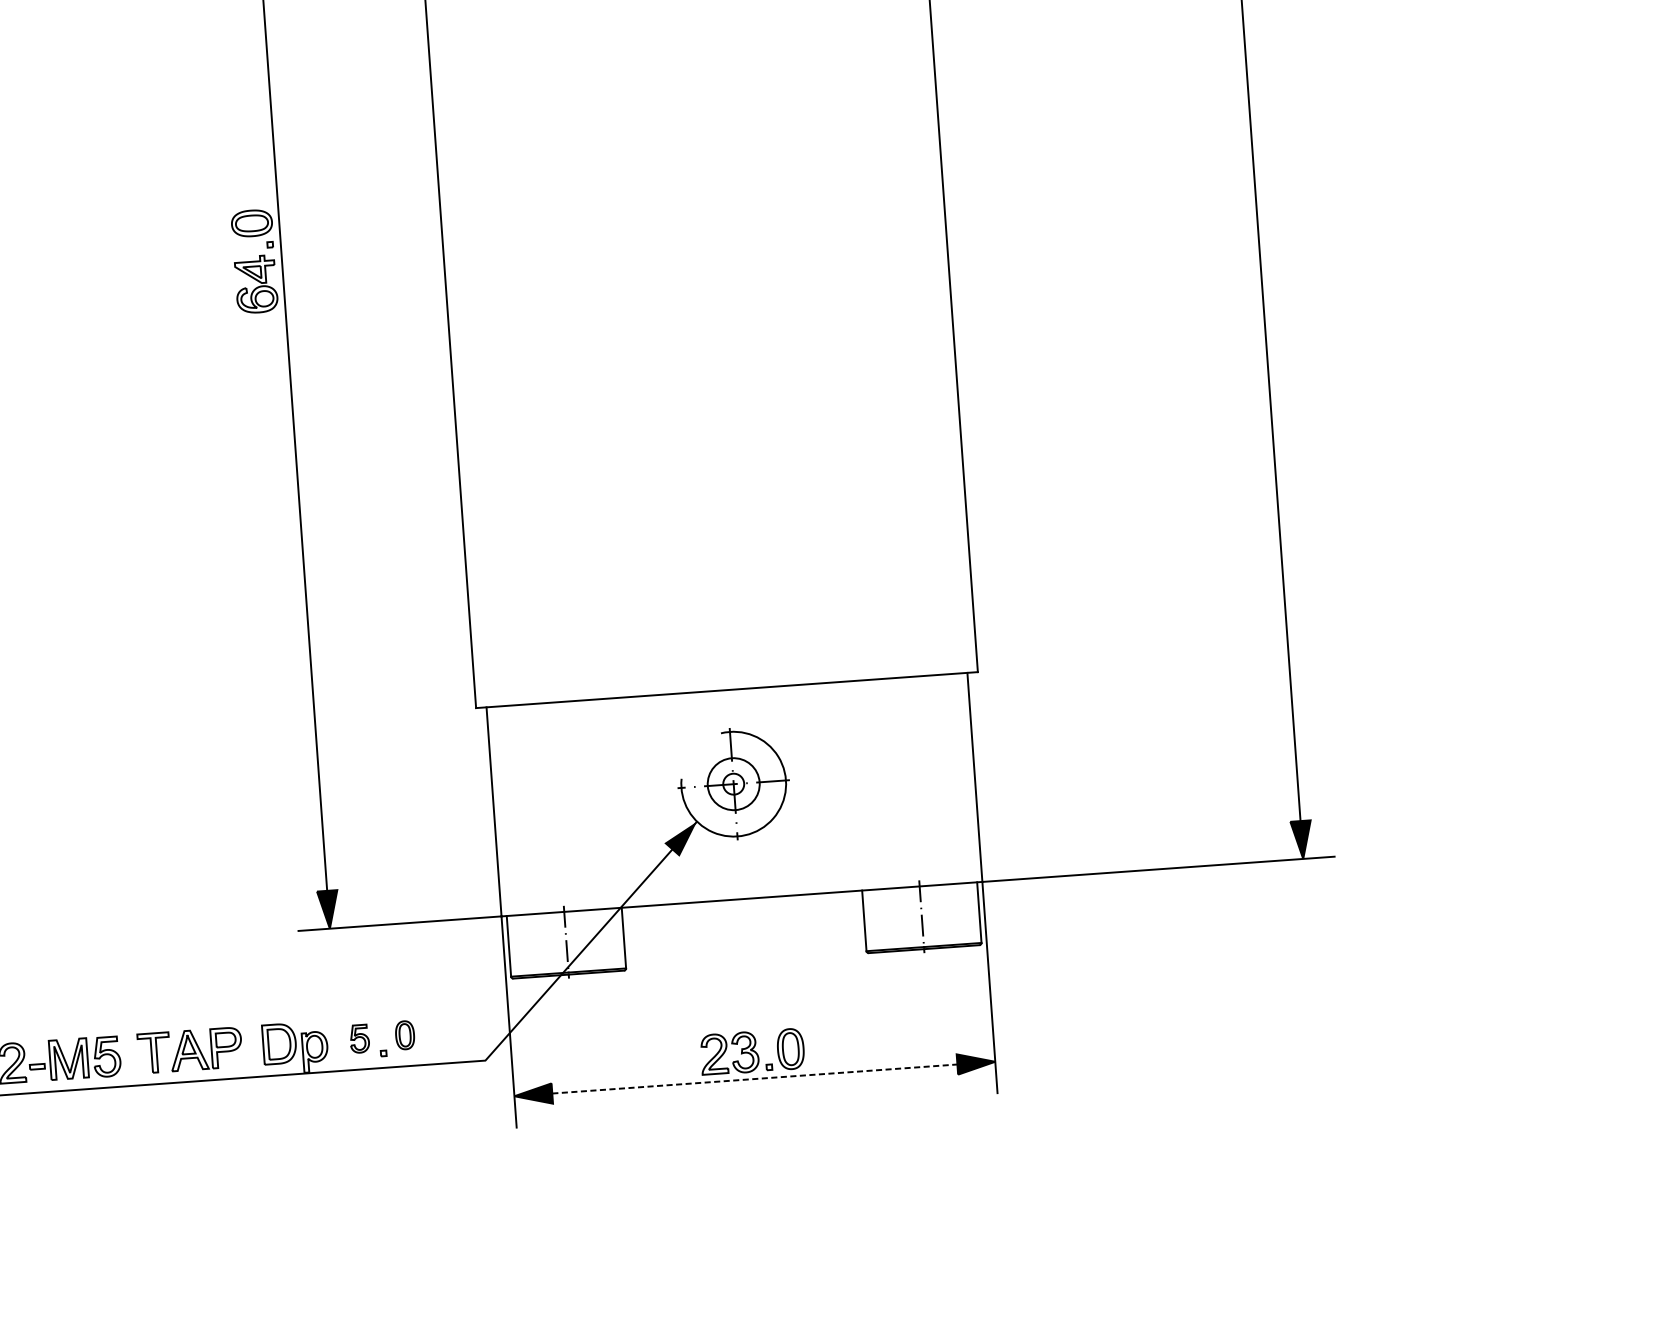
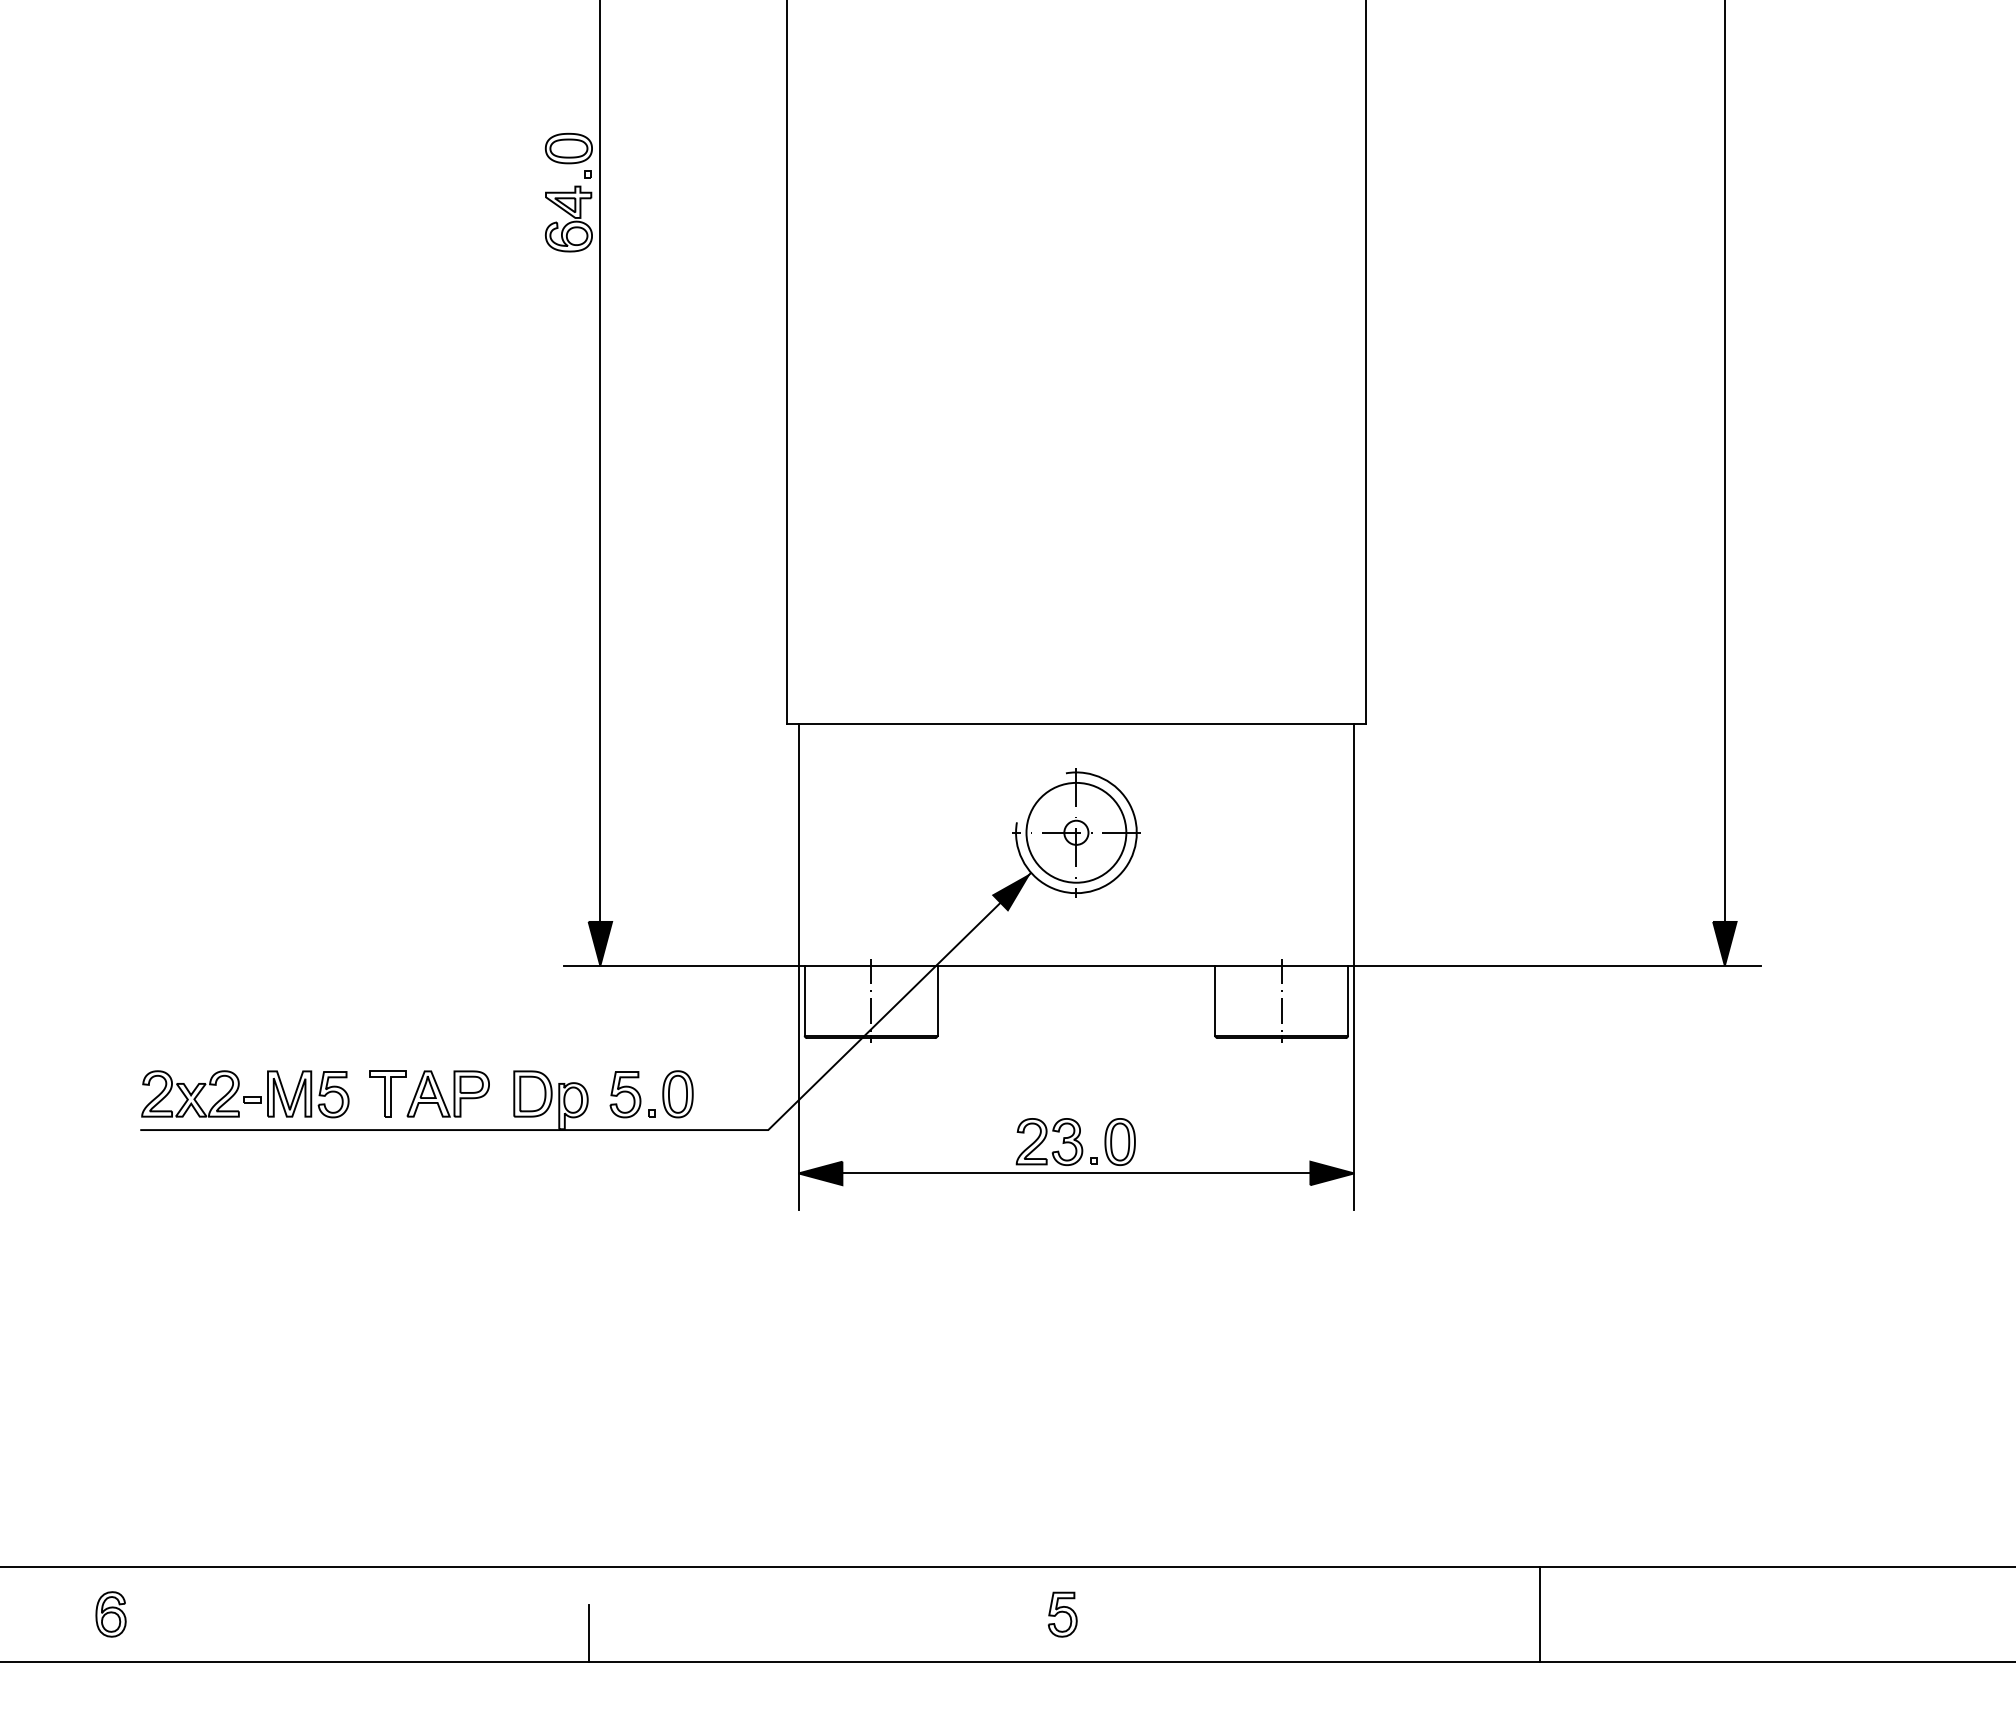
circle: (733, 783) -> (1076, 832), size x1.67
part: (404, 1035) -> (677, 1094), size x1.43
part: (359, 1038) -> (625, 1094), size x1.43
line: (754, 1079) -> (1076, 1173), dashed -> solid

